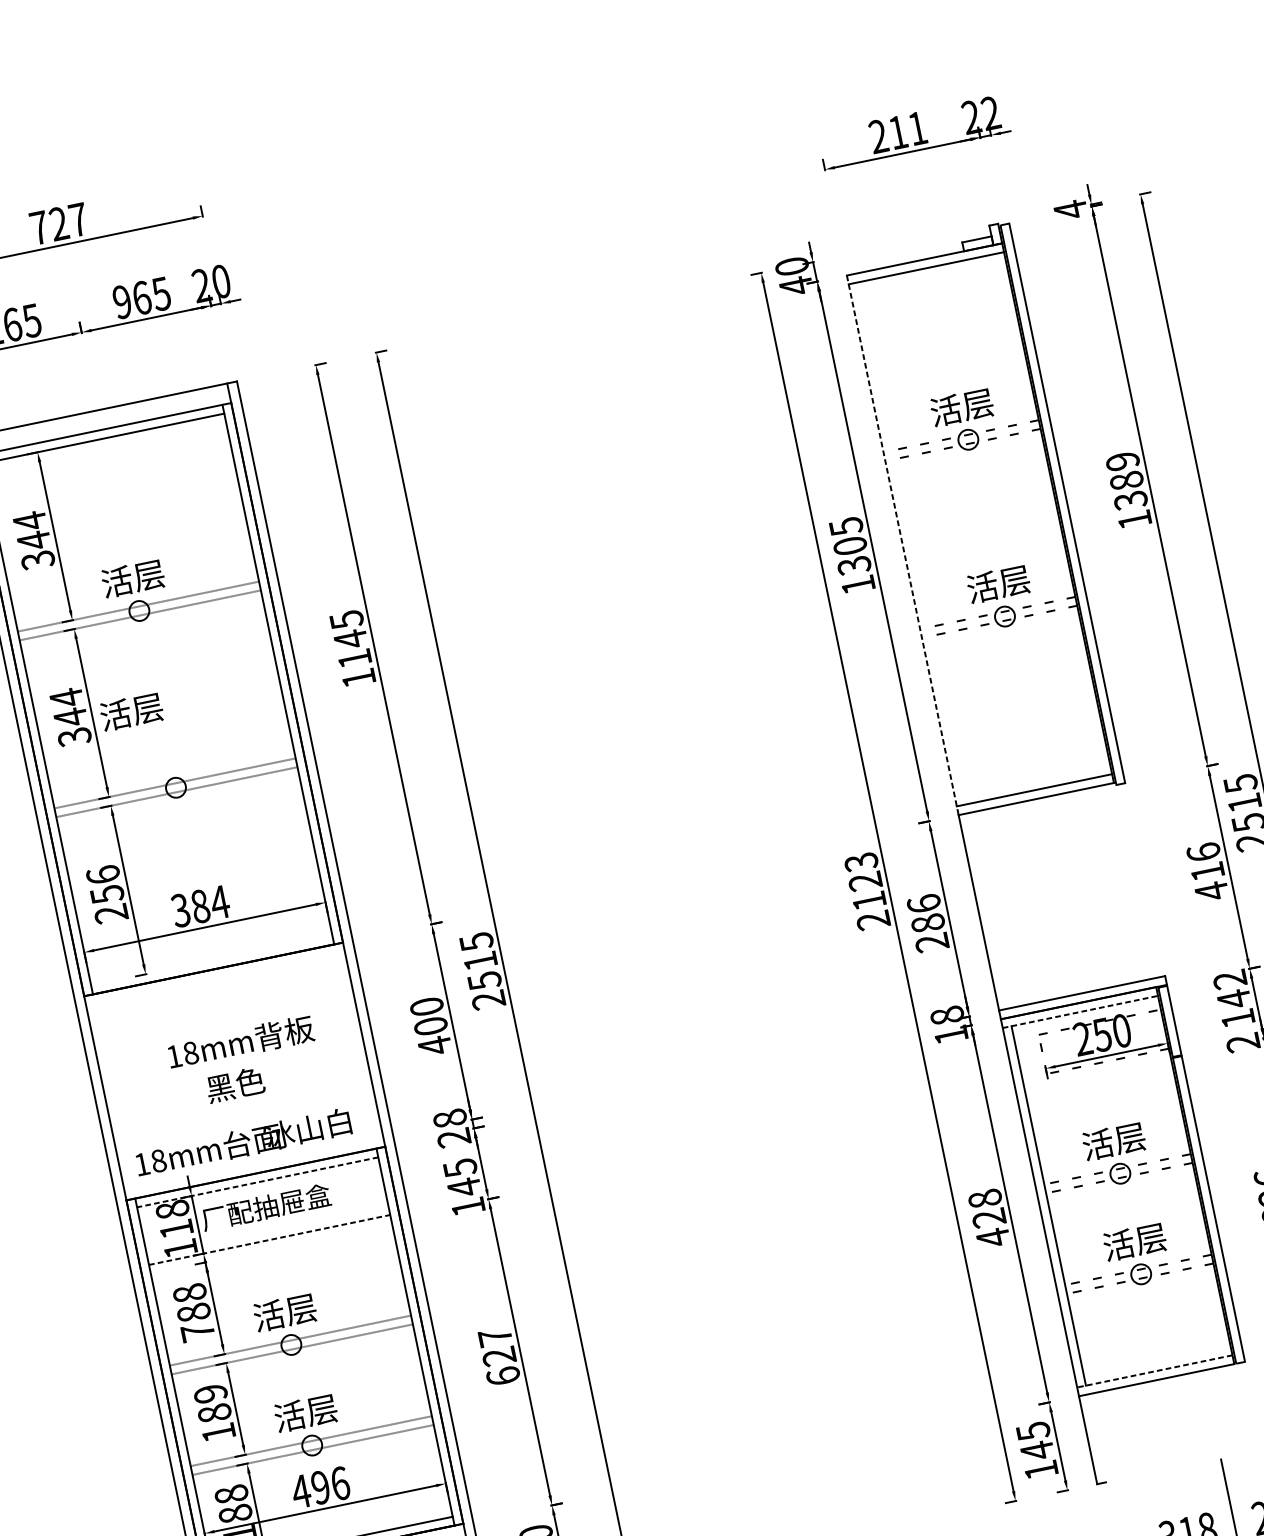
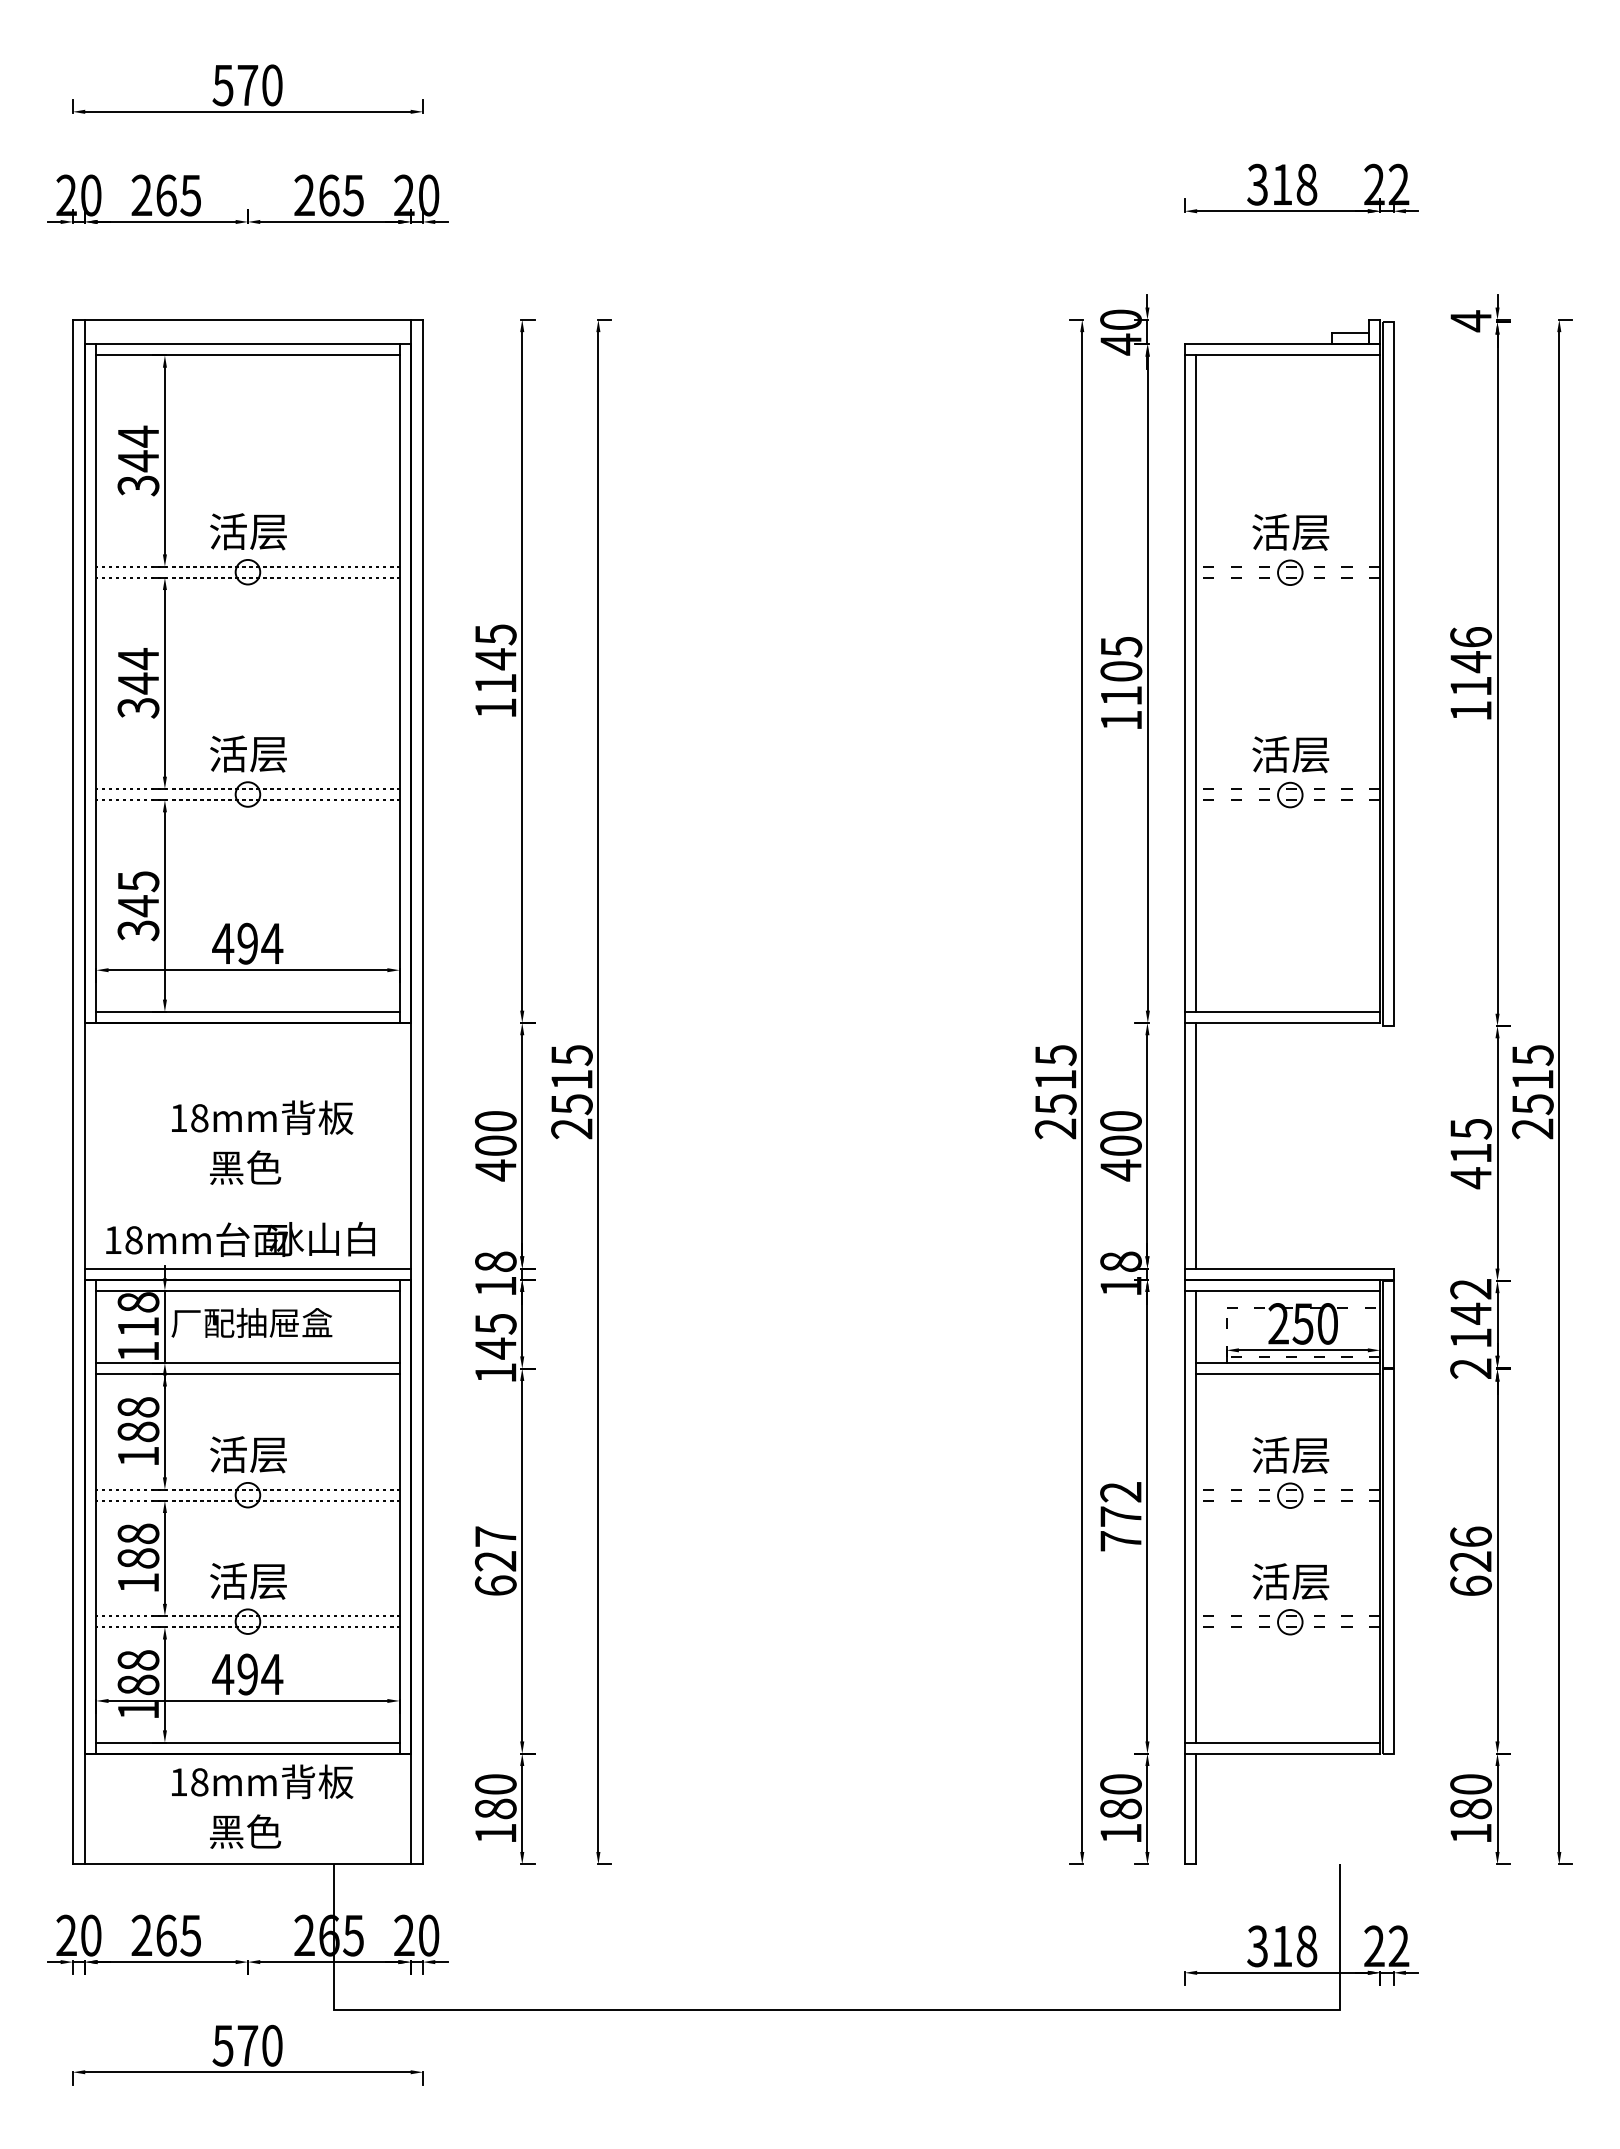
text: (898, 132) -> (1282, 184), 211 -> 318
text: (58, 224) -> (247, 85), 727 -> 570
text: (122, 302) -> (304, 195), 965 -> 265
text: (1126, 481) -> (1470, 662), 1389 -> 1146
line: (911, 543) -> (1195, 683), added
line: (902, 546) -> (1184, 684), dashed -> solid
text: (854, 565) -> (1121, 696), 1305 -> 1105
text: (131, 711) -> (248, 753), moved
text: (1203, 852) -> (1470, 1128), 416 -> 415
text: (865, 882) -> (1055, 1080), 2123 -> 2515
text: (107, 894) -> (138, 906), 256 -> 345
text: (190, 908) -> (235, 943), 384 -> 494
line: (987, 910) -> (1195, 1145), added
text: (927, 923) -> (1120, 1145), 286 -> 400
line: (211, 960) -> (247, 1011), added
line: (1080, 1011) -> (1282, 1290), dashed -> solid
line: (1096, 1069) -> (1287, 1363), added
line: (1098, 1077) -> (1287, 1374), added
text: (453, 1138) -> (495, 1286), 28 -> 18
line: (253, 1164) -> (247, 1268), added
line: (257, 1182) -> (247, 1290), dashed -> solid
text: (988, 1219) -> (1120, 1517), 428 -> 772
line: (269, 1240) -> (247, 1363), dashed -> solid
line: (271, 1249) -> (247, 1374), added
text: (197, 1332) -> (138, 1456), 788 -> 188
line: (1154, 1371) -> (1282, 1742), dashed -> solid
text: (210, 1393) -> (138, 1533), 189 -> 188
line: (1096, 1438) -> (1195, 1808), added
text: (1035, 1441) -> (1120, 1797), 145 -> 180
text: (340, 1483) -> (272, 1674), 496 -> 494

